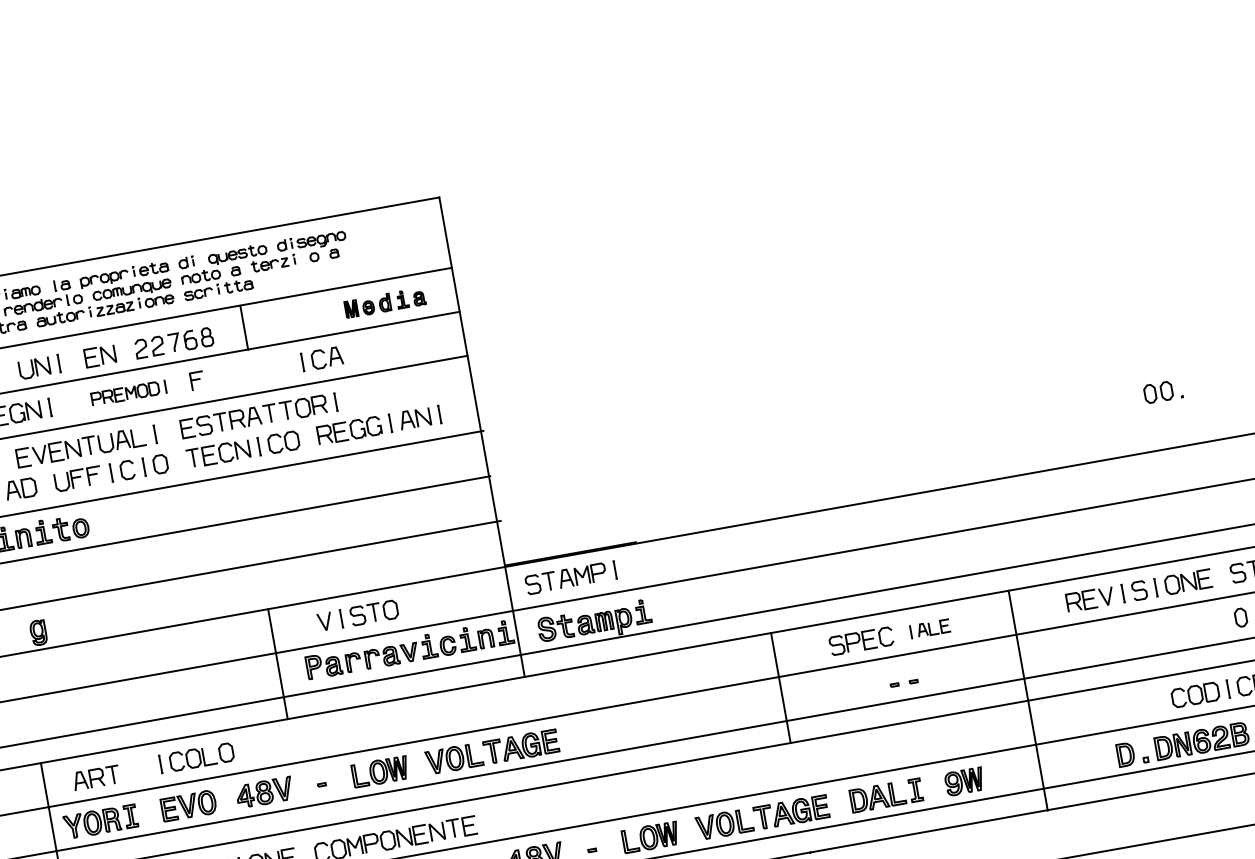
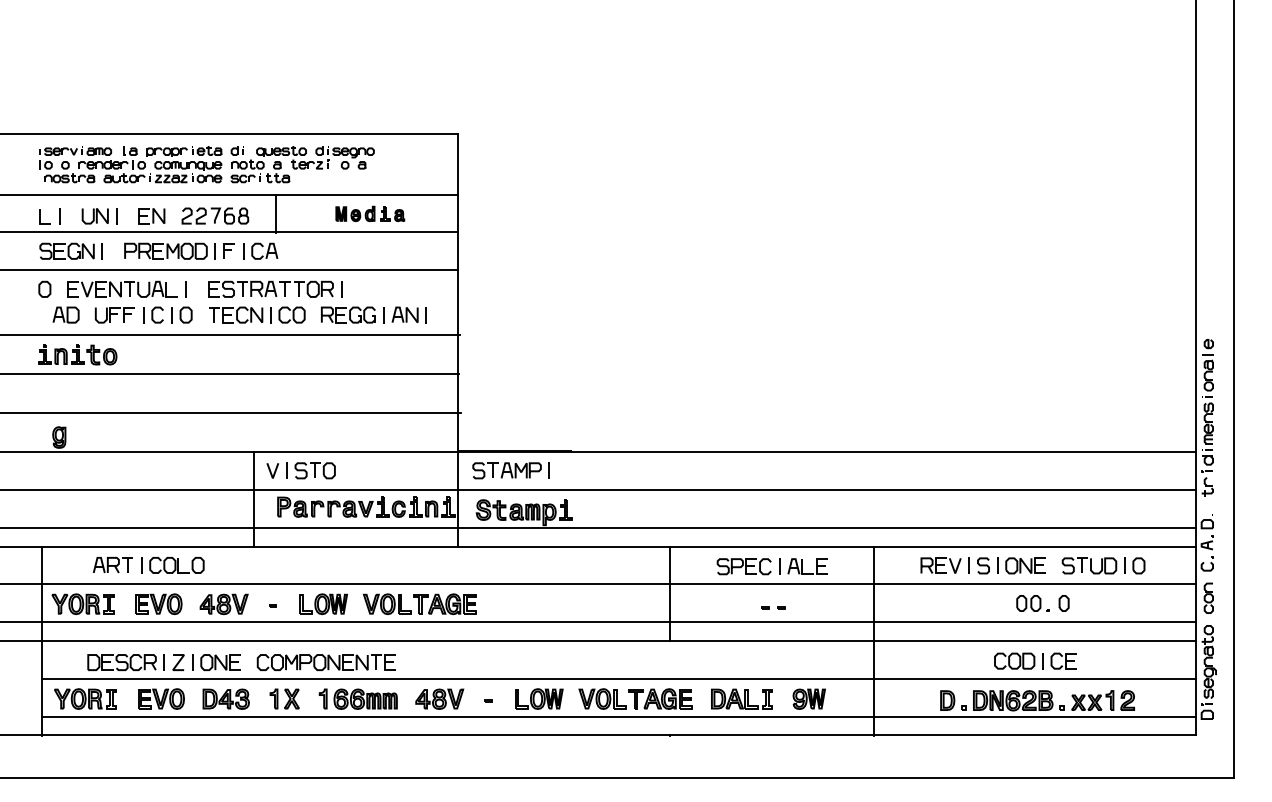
part: (385, 302) -> (370, 213), moved
part: (322, 358) -> (260, 250), moved
part: (1162, 391) -> (1032, 603), moved
part: (127, 392) -> (169, 250), size x1.43
part: (357, 615) -> (300, 470), moved
part: (930, 628) -> (803, 566), size x1.43
part: (95, 778) -> (112, 565), moved

